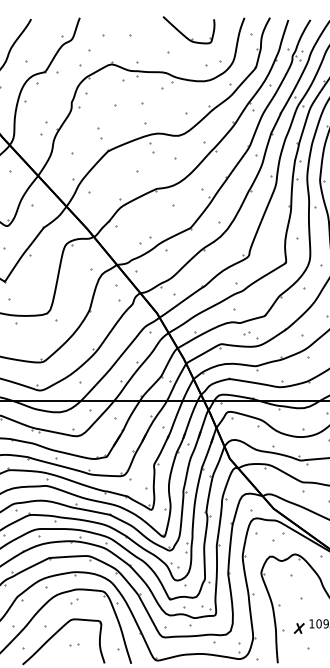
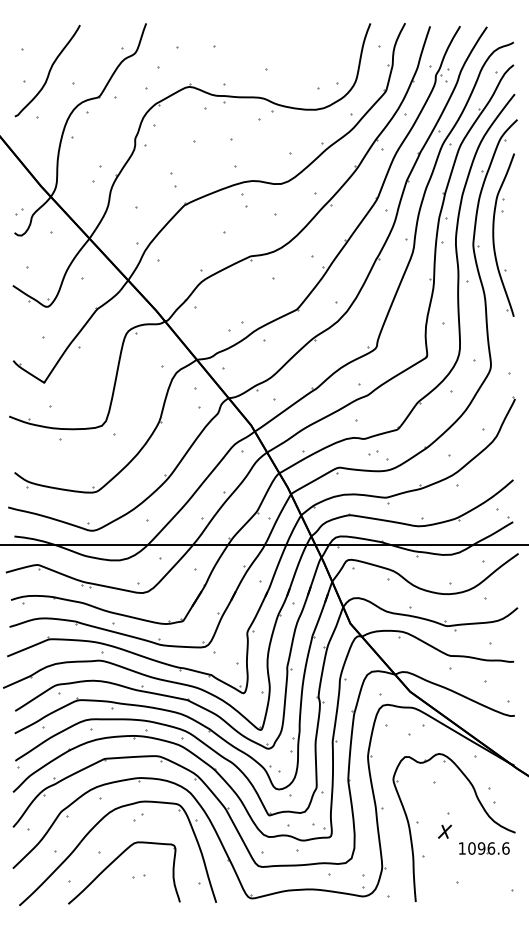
part: (184, 34) -> (288, 46), removed
part: (298, 628) -> (444, 831), moved

